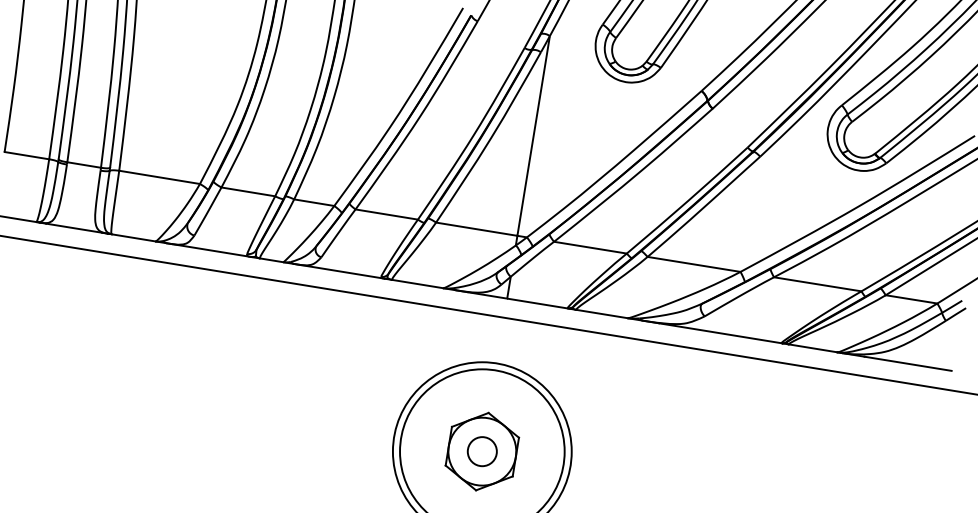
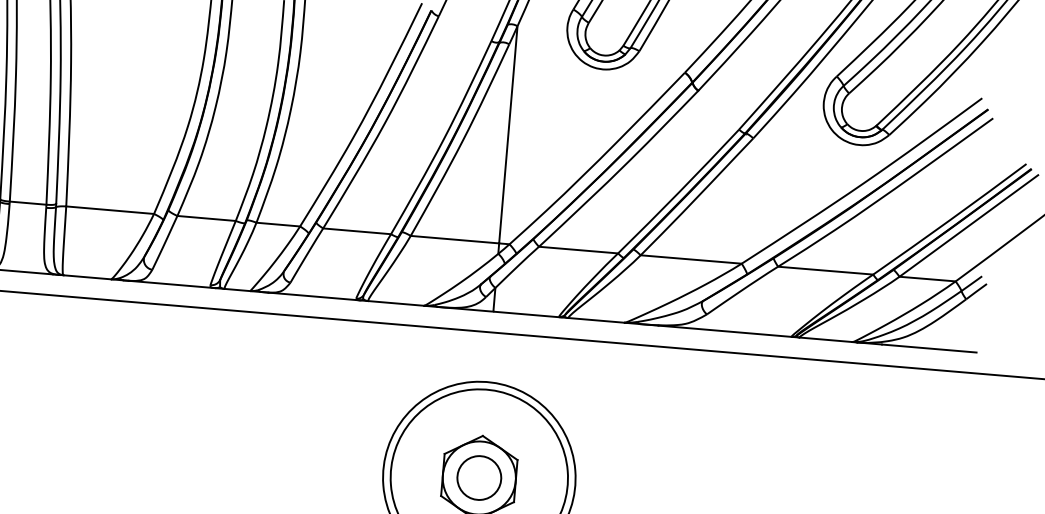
circle: (481, 451) -> (478, 477), size x1.4

